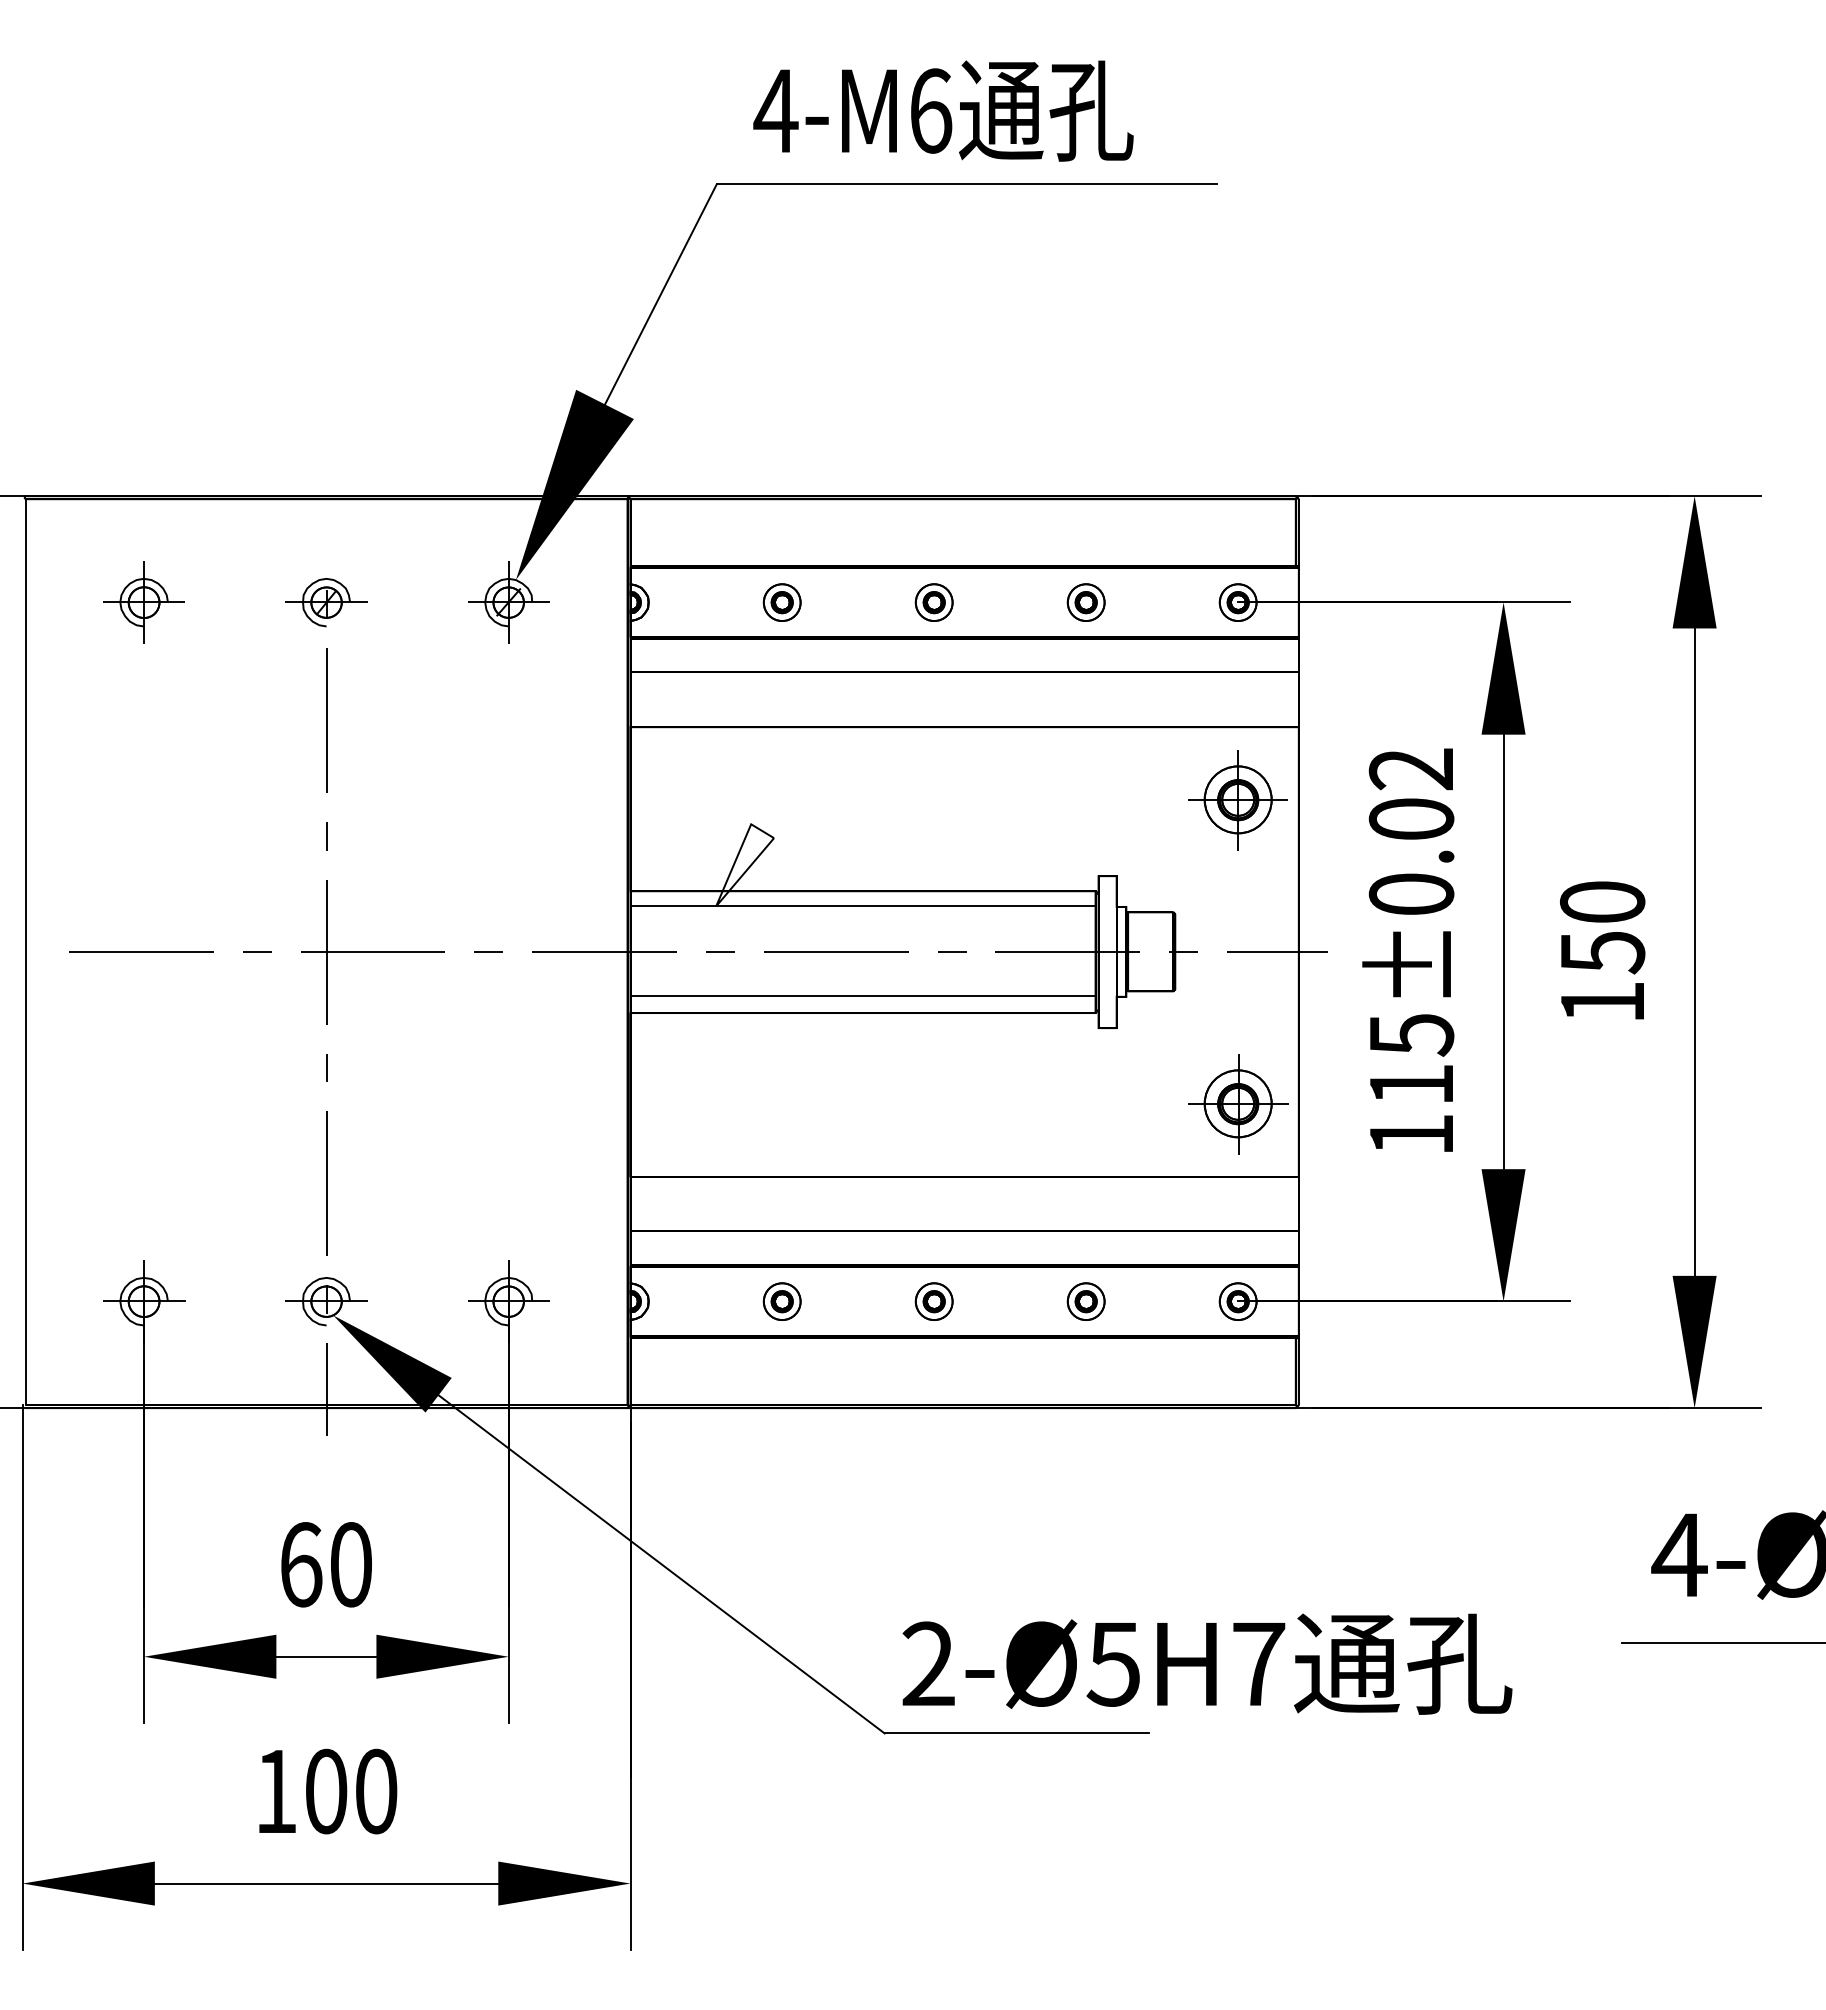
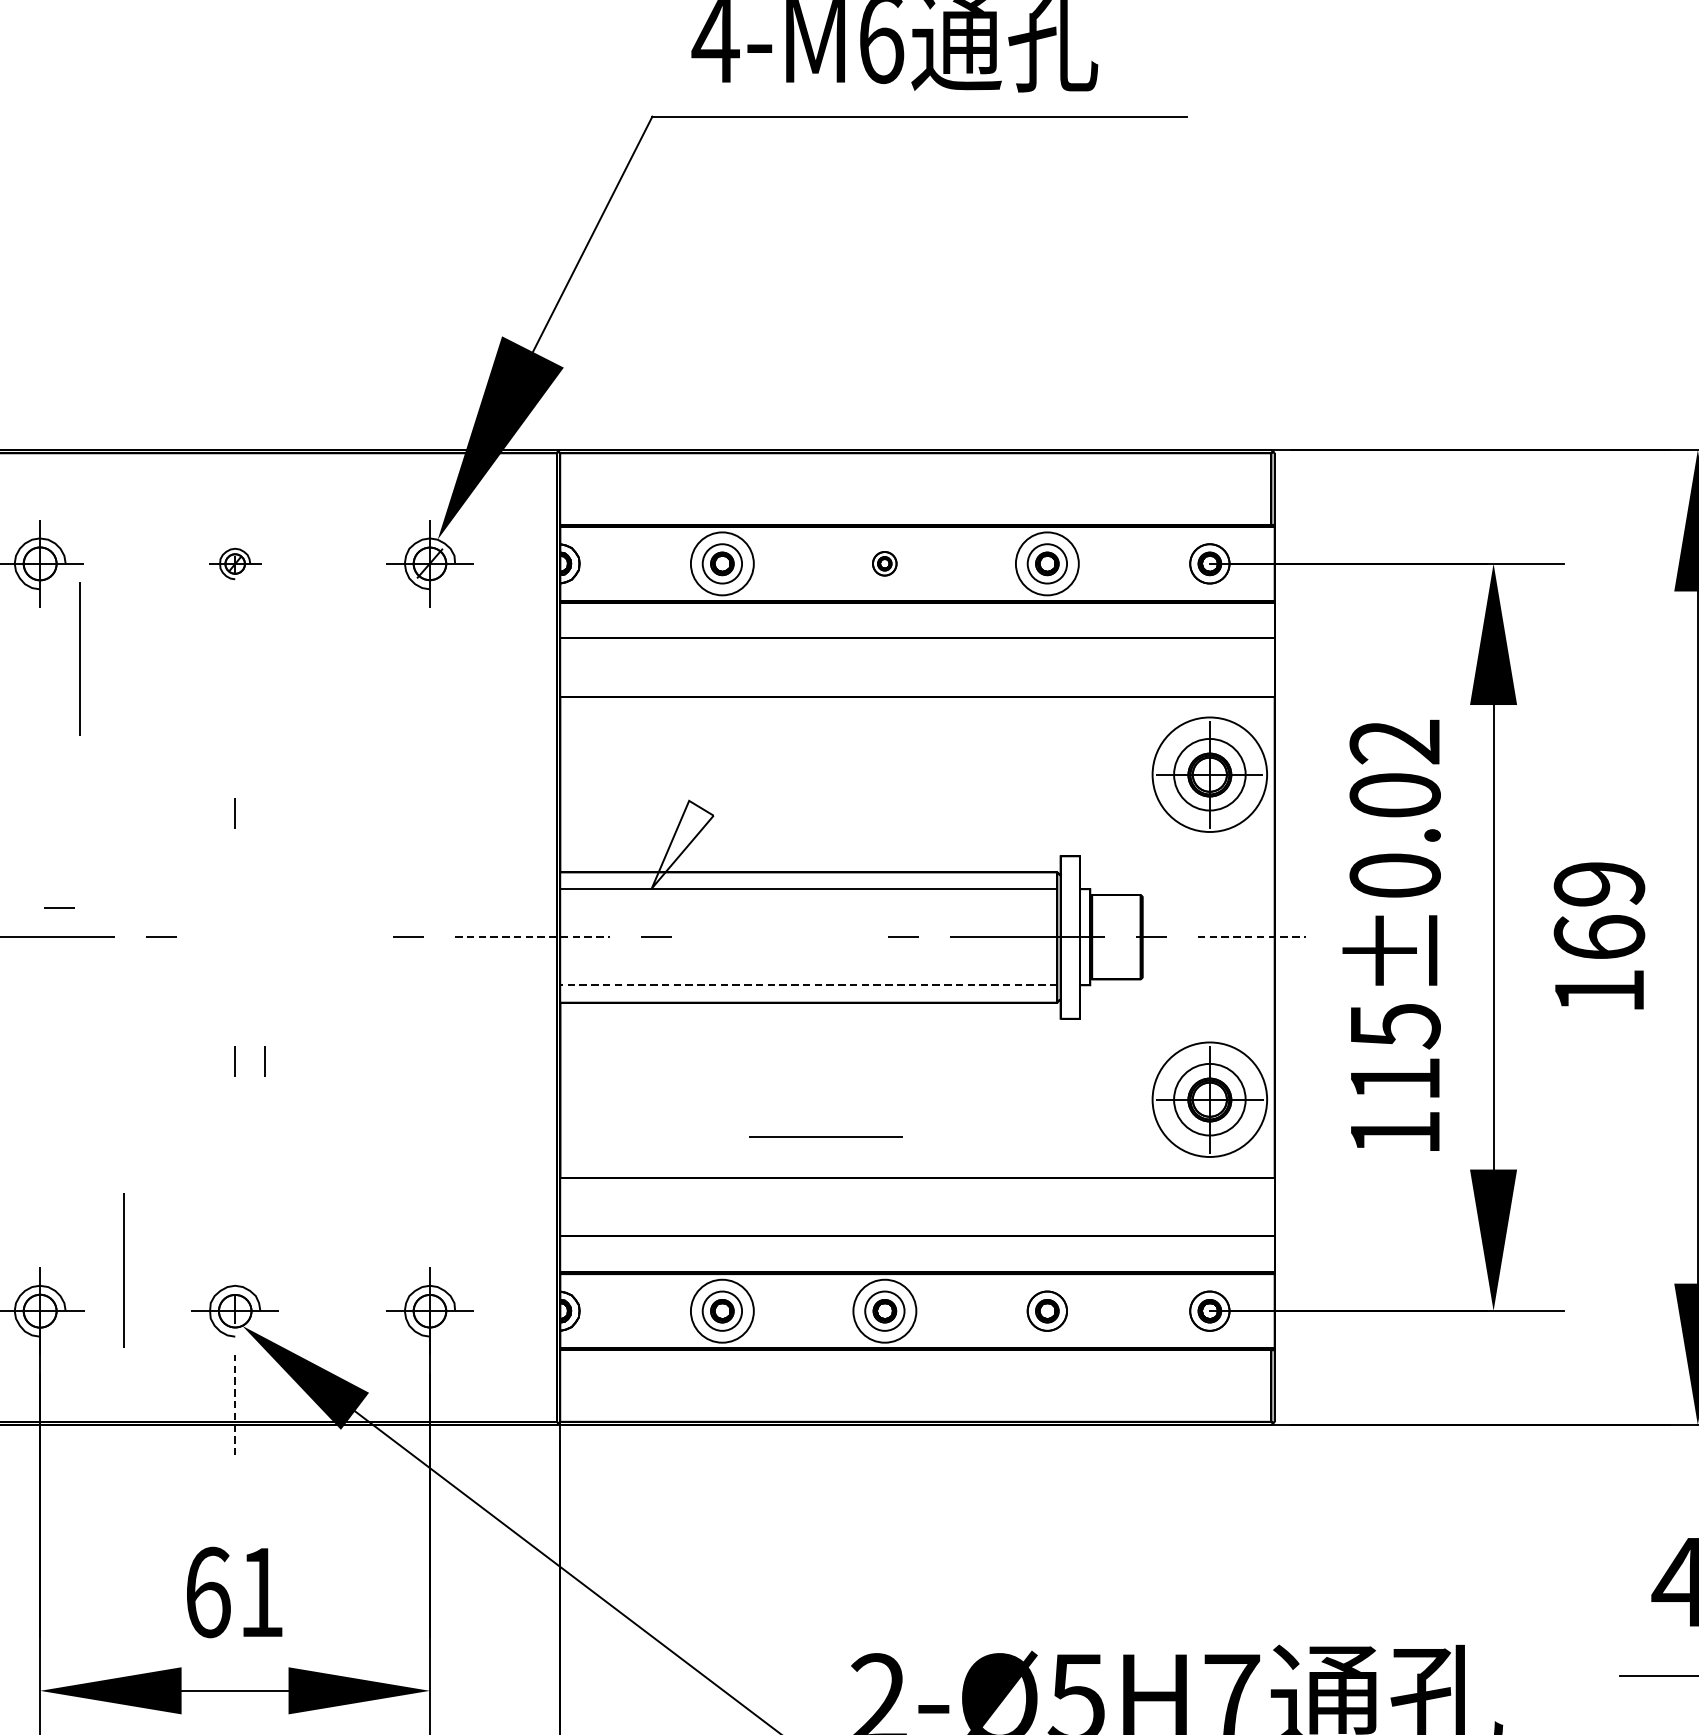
part: (326, 602) -> (235, 563), size x0.6
circle: (781, 602) -> (721, 563), size x1.6
part: (933, 602) -> (884, 563), size x0.6
circle: (1085, 602) -> (1046, 563), size x1.6
line: (326, 720) -> (80, 658), moved
circle: (1237, 799) -> (1209, 774), size x1.6
line: (162, 924) -> (59, 907), added
text: (1602, 927) -> (1599, 911), 150 -> 169
line: (605, 951) -> (533, 936), solid -> dashed
line: (836, 951) -> (826, 1136), moved
line: (1277, 951) -> (1251, 936), solid -> dashed
part: (372, 952) -> (284, 937), removed
line: (863, 996) -> (809, 984), solid -> dashed
line: (354, 1067) -> (265, 1060), added
circle: (1237, 1103) -> (1209, 1099), size x1.6
line: (326, 1183) -> (123, 1270), moved
circle: (781, 1301) -> (721, 1311), size x1.6
circle: (933, 1301) -> (884, 1311), size x1.6
line: (326, 1389) -> (235, 1405), solid -> dashed
text: (351, 1564) -> (261, 1592), 60 -> 61

